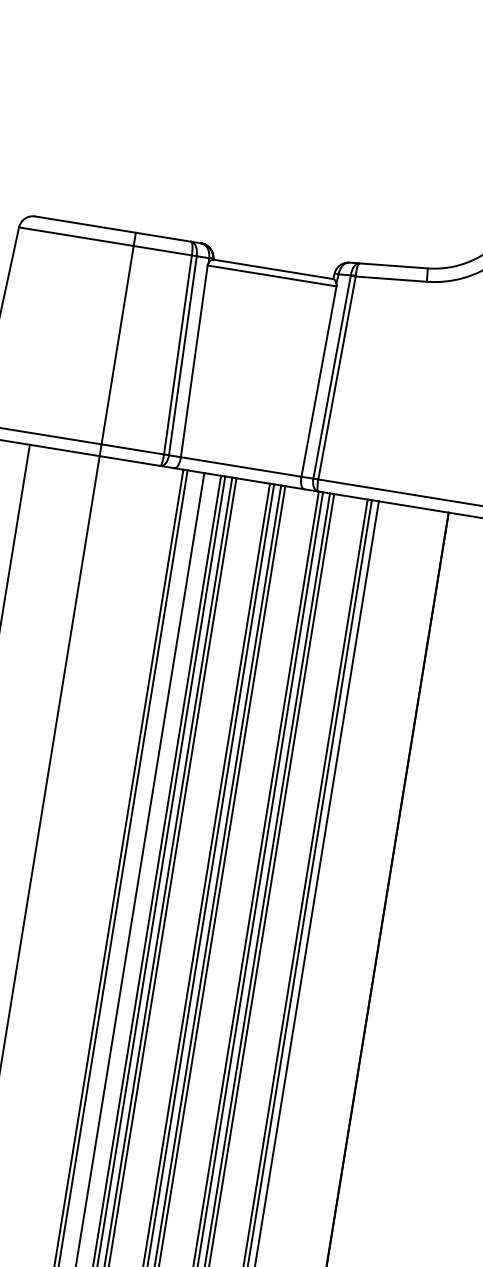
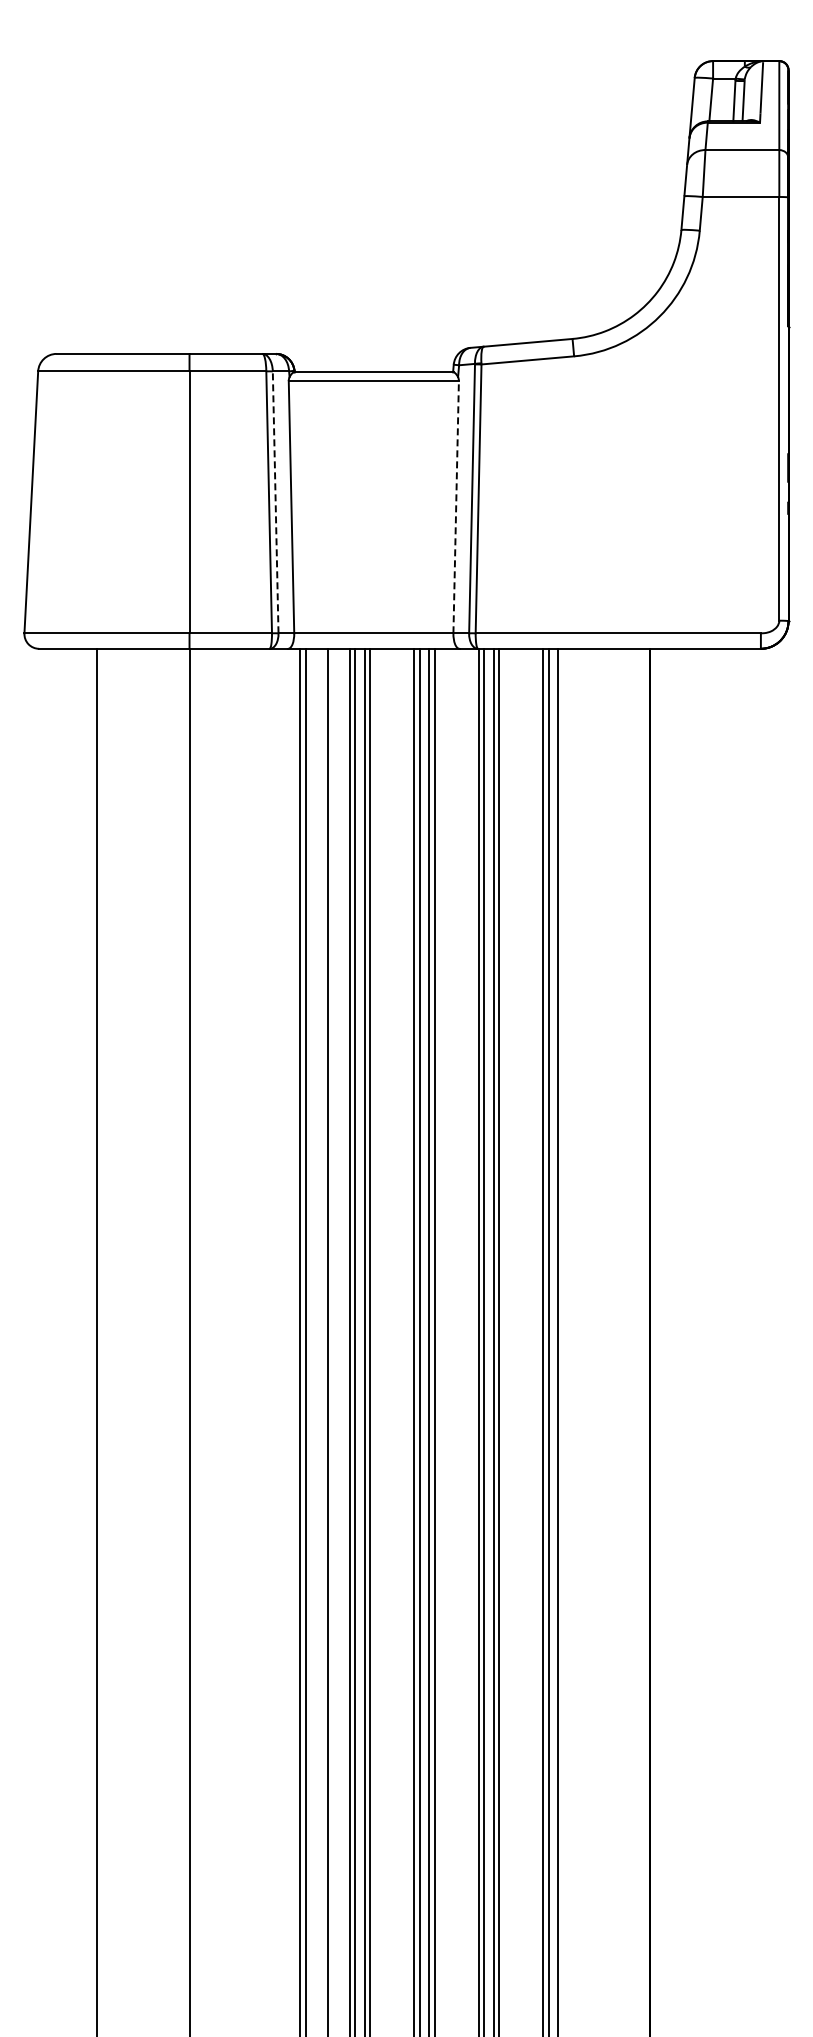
line: (182, 355) -> (275, 502), solid -> dashed
line: (319, 381) -> (456, 506), solid -> dashed

